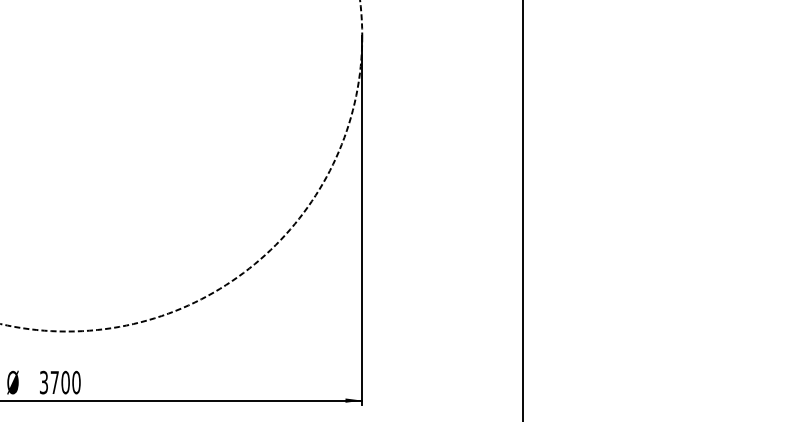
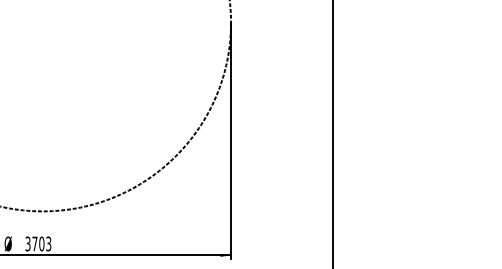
text: (76, 381) -> (48, 243), 3700 -> 3703

